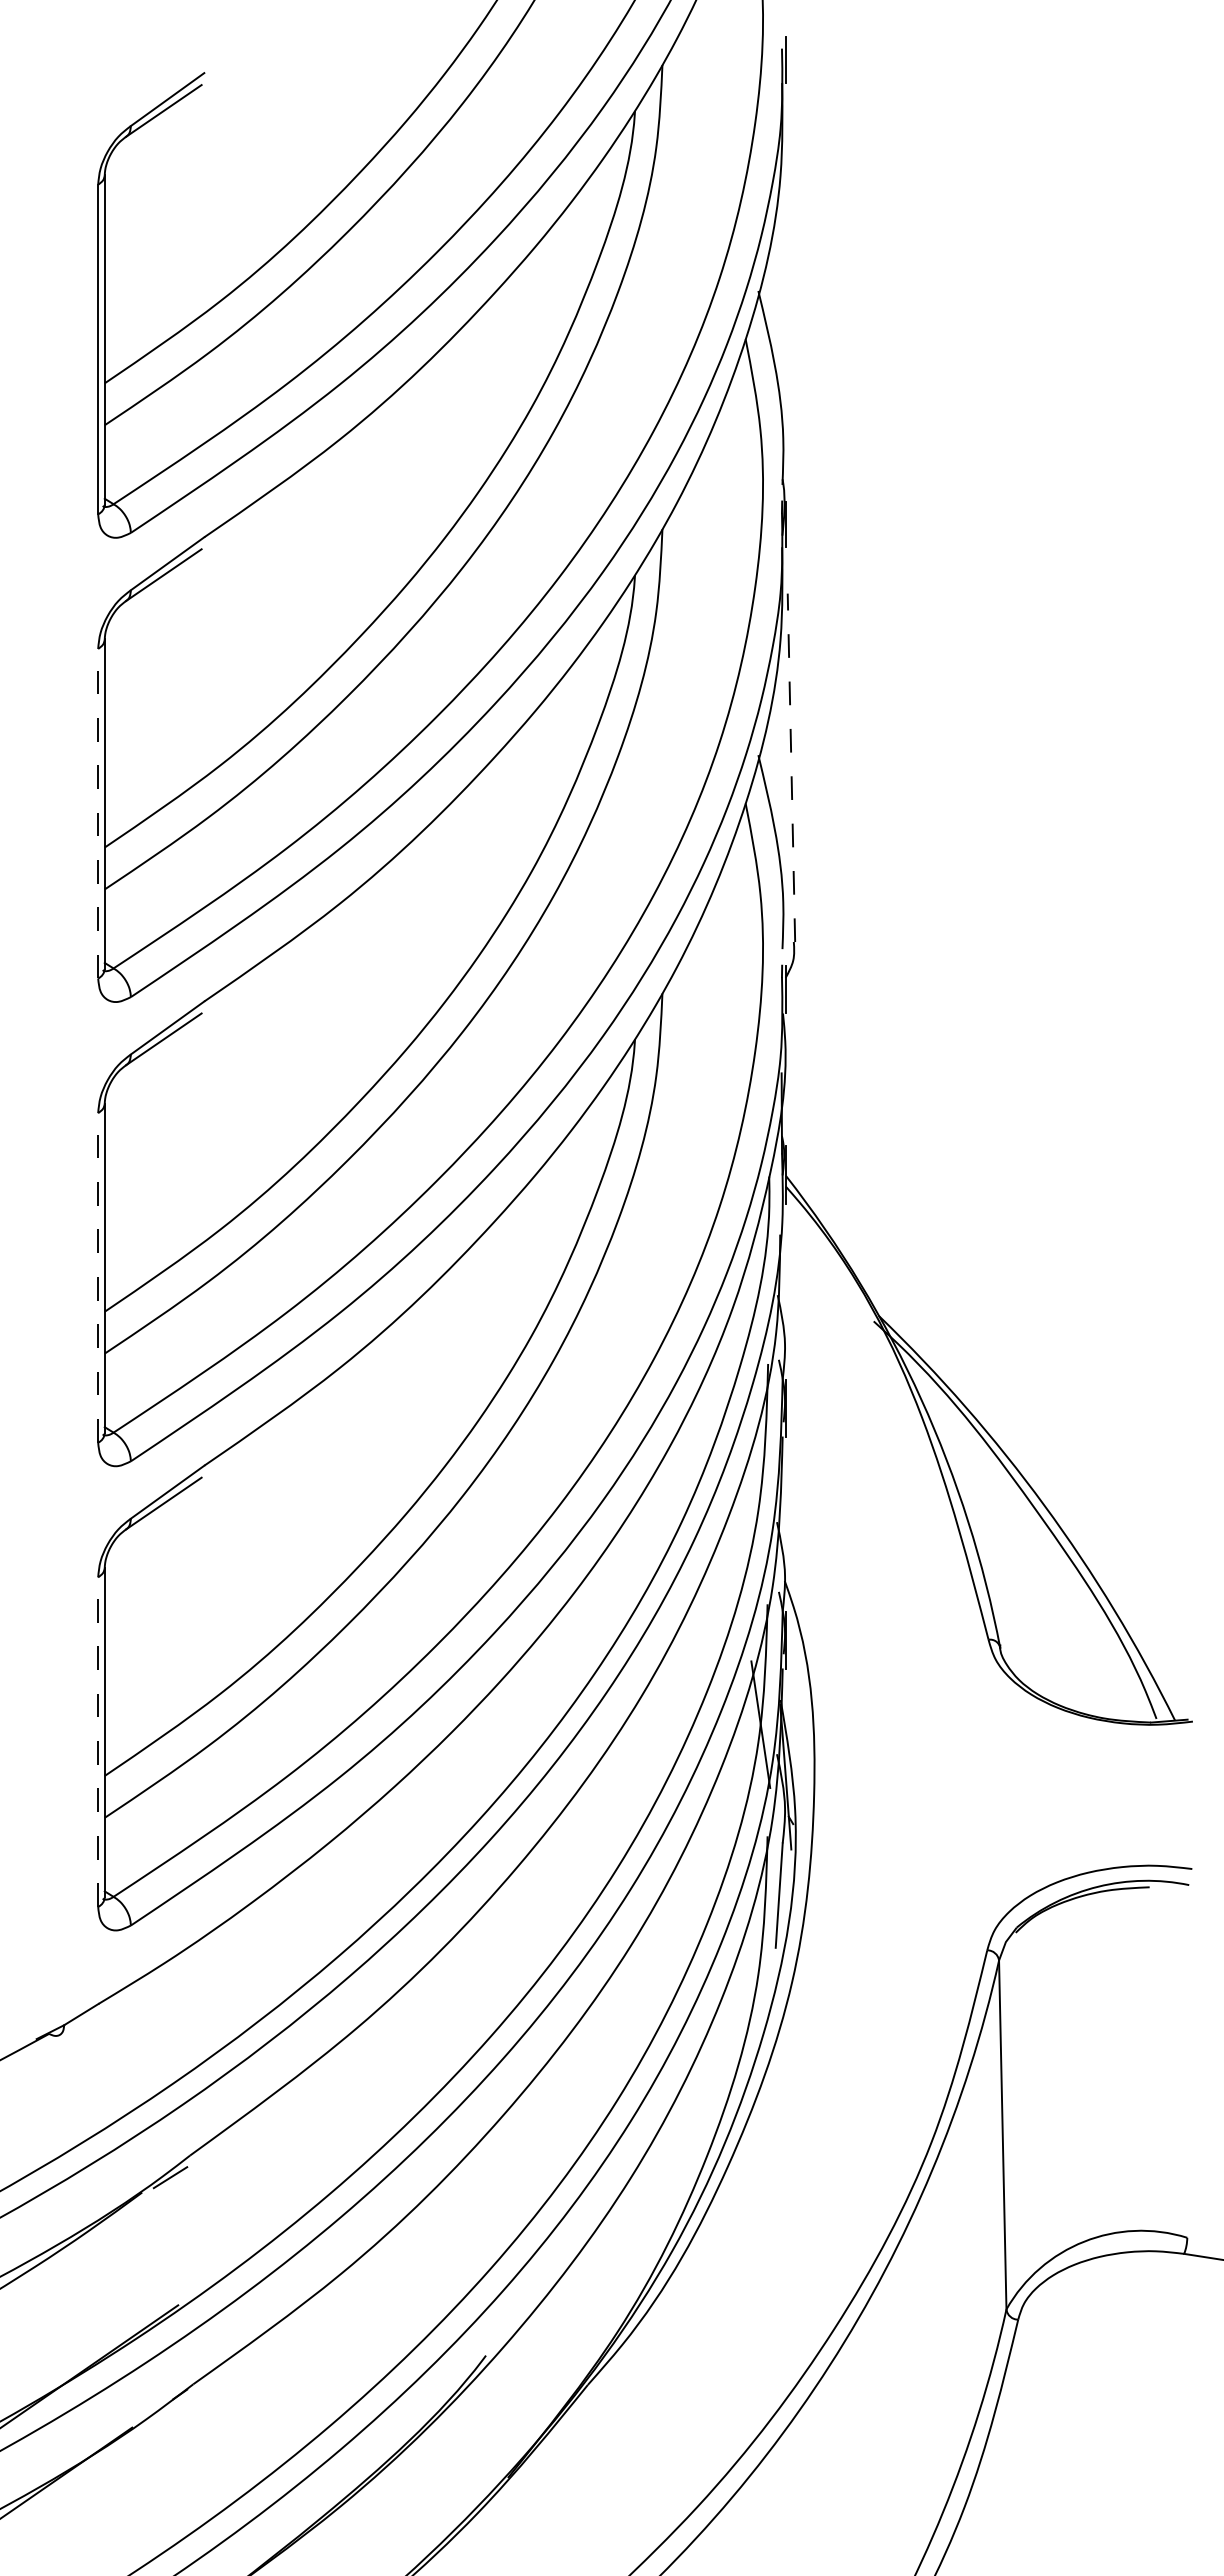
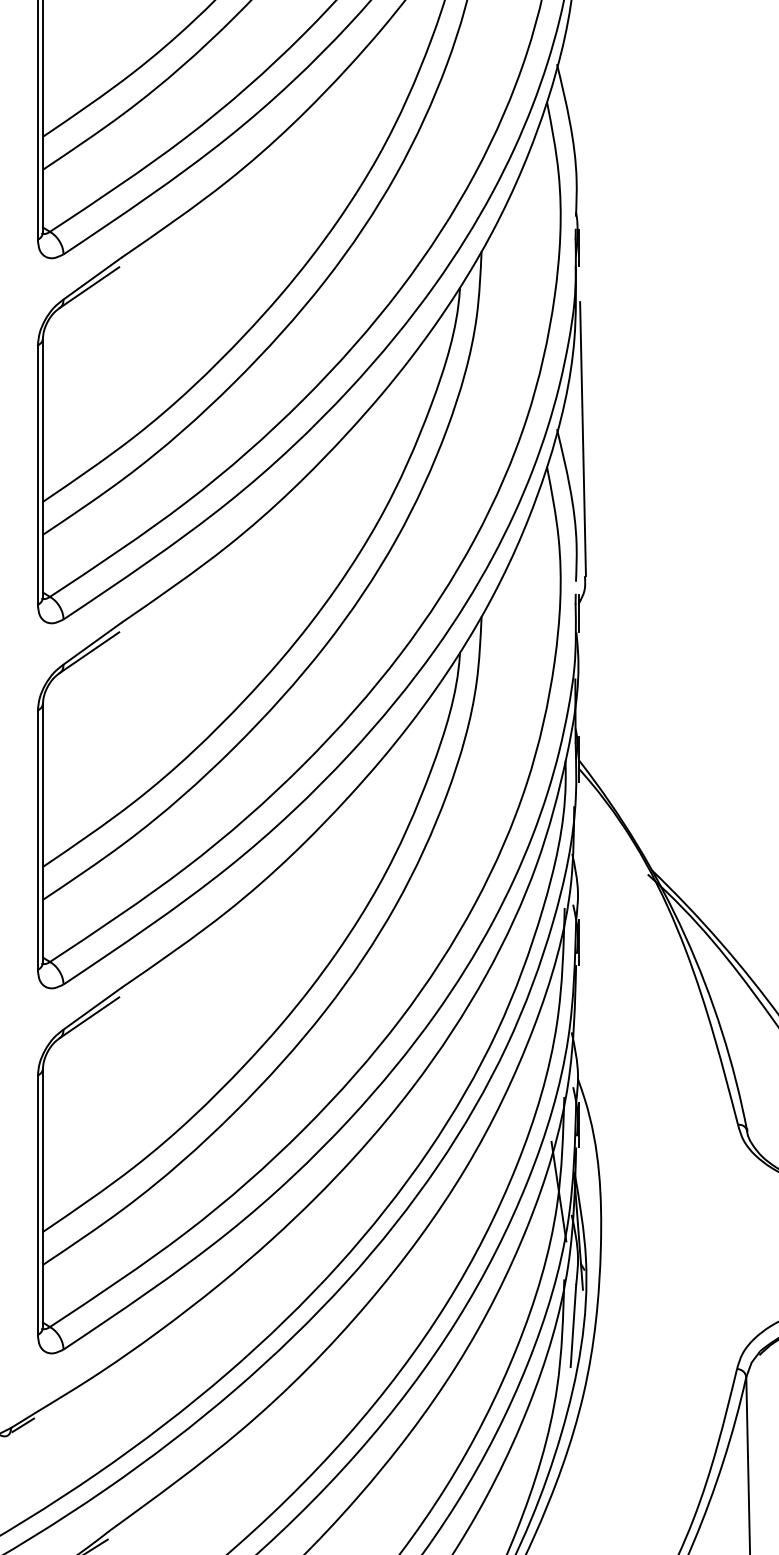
line: (791, 767) -> (583, 438), dashed -> solid
line: (98, 813) -> (38, 475), dashed -> solid
line: (98, 1277) -> (38, 839), dashed -> solid
line: (98, 1742) -> (38, 1205), dashed -> solid
line: (79, 2021) -> (23, 1425), added

